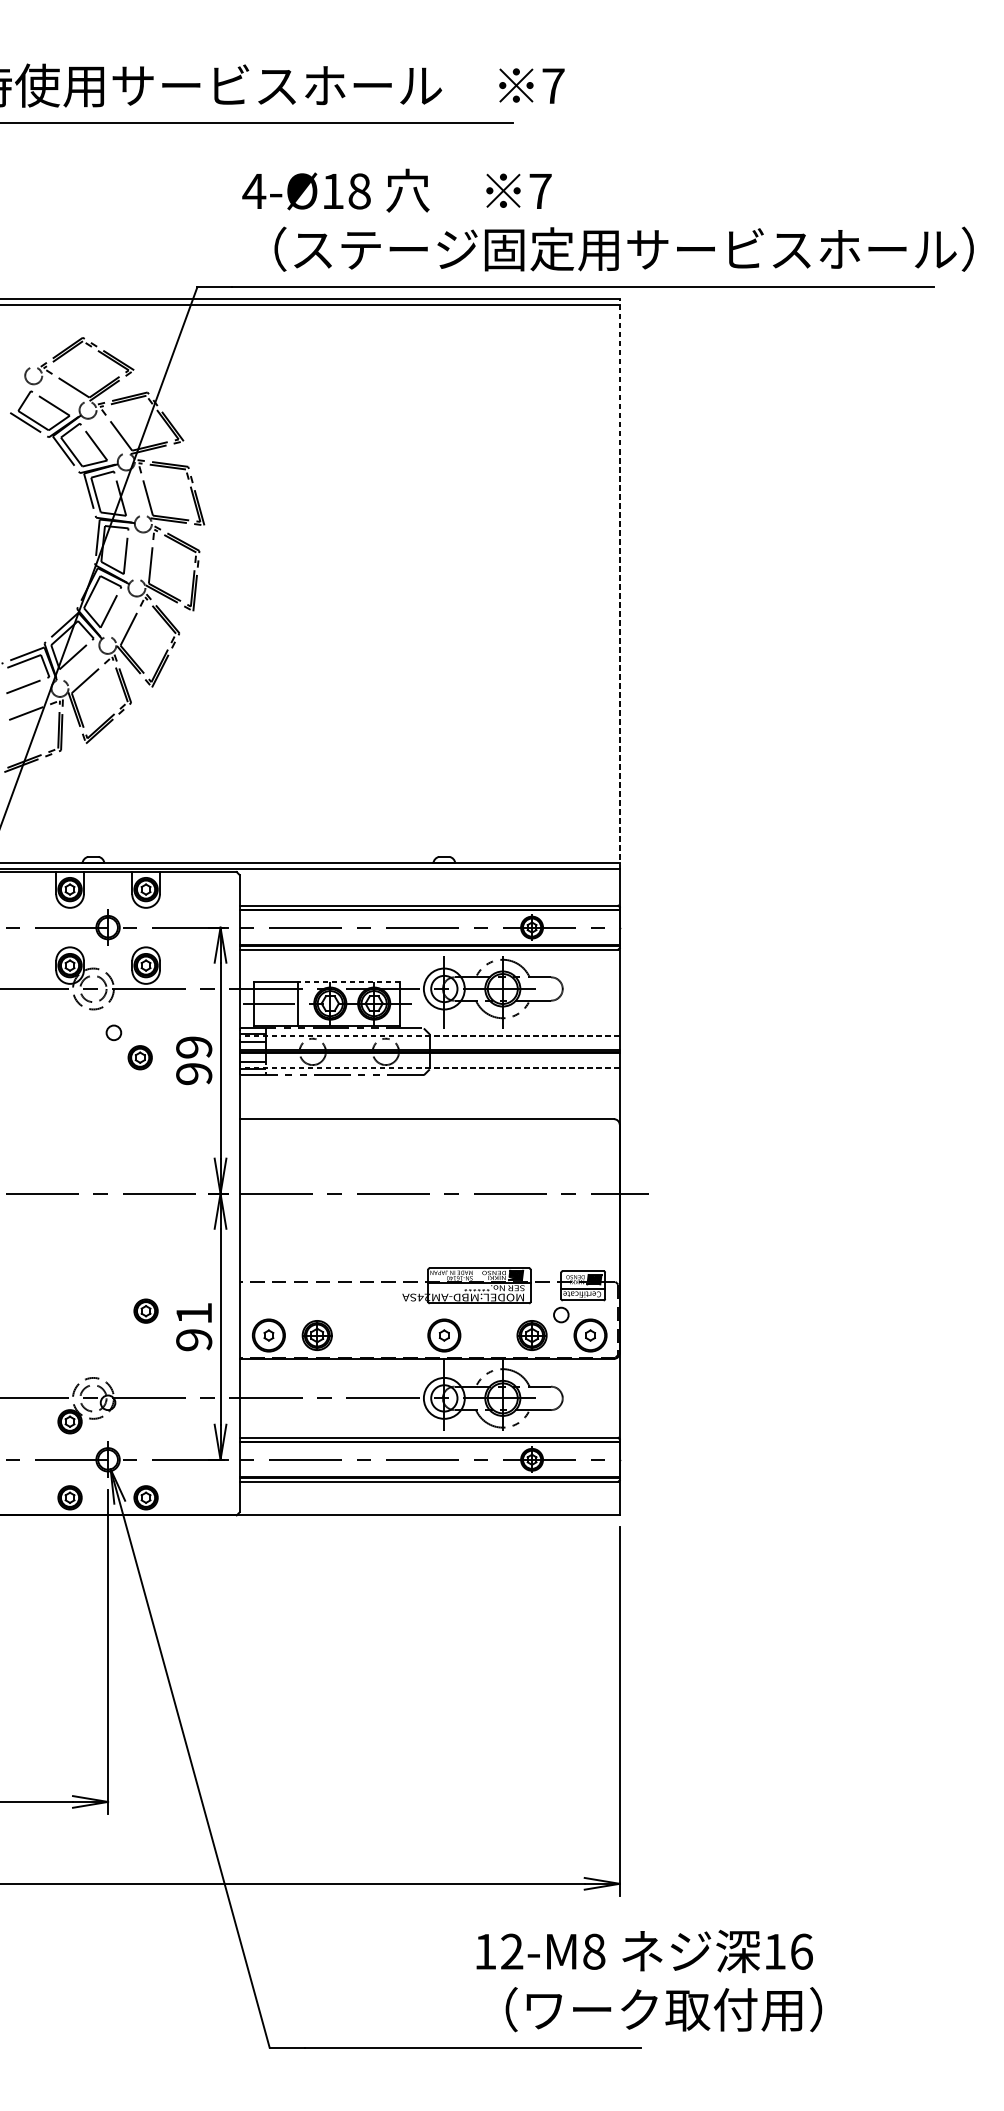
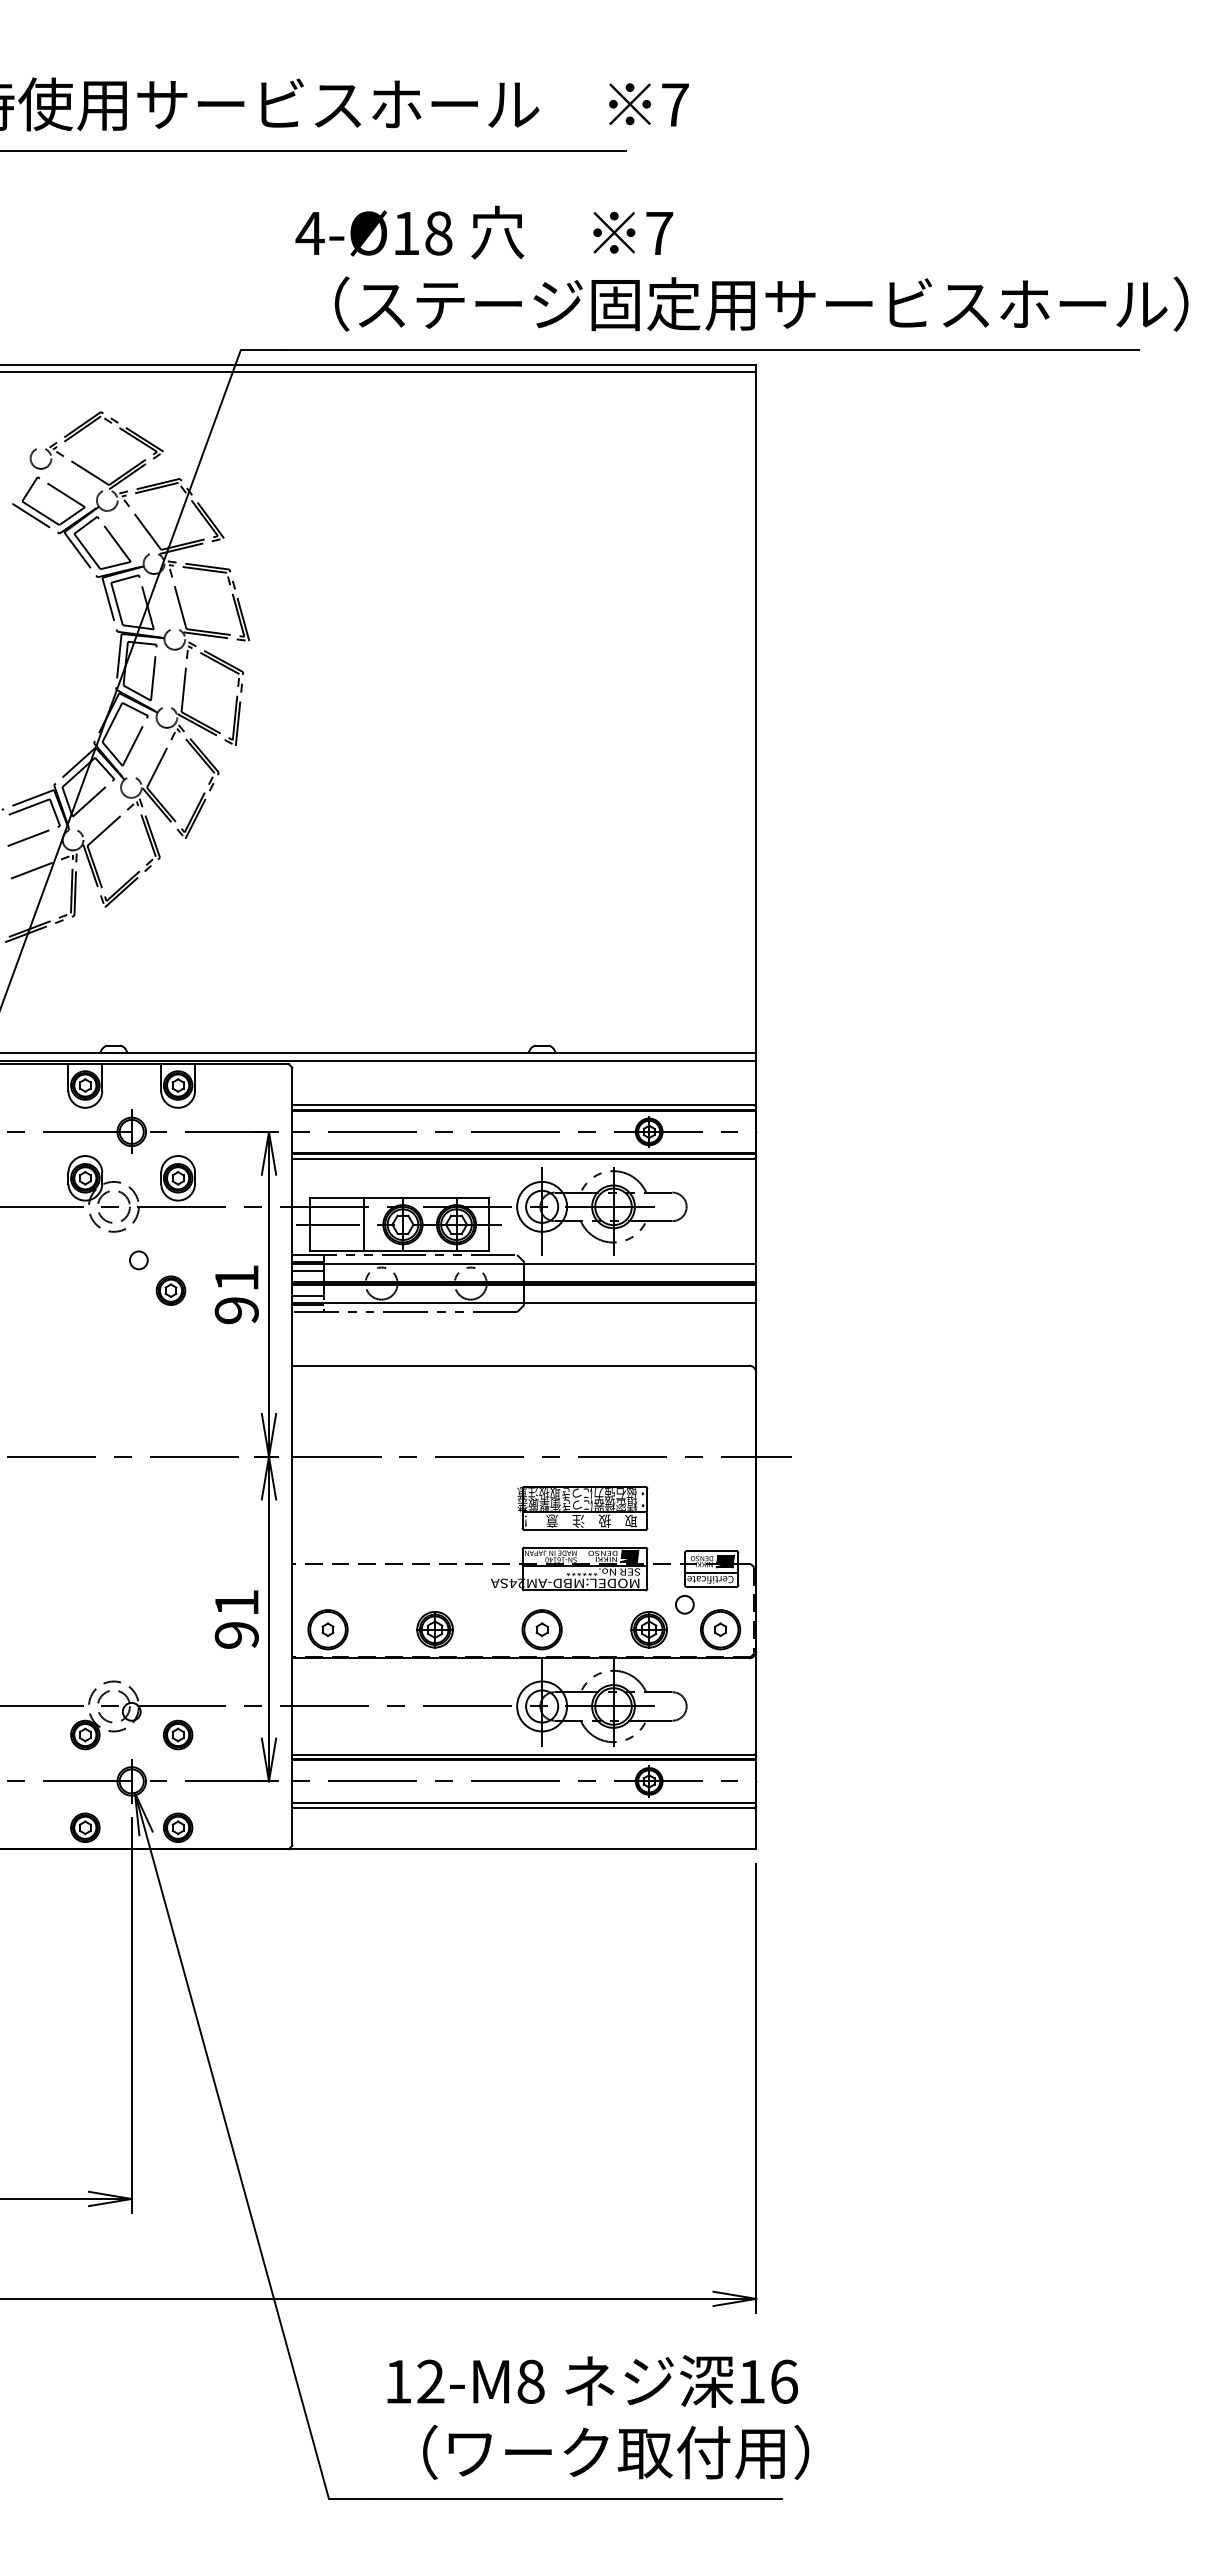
line: (619, 583) -> (756, 712), dashed -> solid
line: (348, 981) -> (425, 1197), dashed -> solid
line: (429, 1035) -> (524, 1263), dashed -> solid
text: (193, 1047) -> (236, 1278), 99 -> 91
line: (429, 1068) -> (524, 1303), dashed -> solid
part: (477, 1236) -> (582, 1508), added
part: (146, 1310) -> (178, 1734), moved
part: (316, 1335) -> (434, 1629), moved
text: (649, 1981) -> (598, 2417), moved

